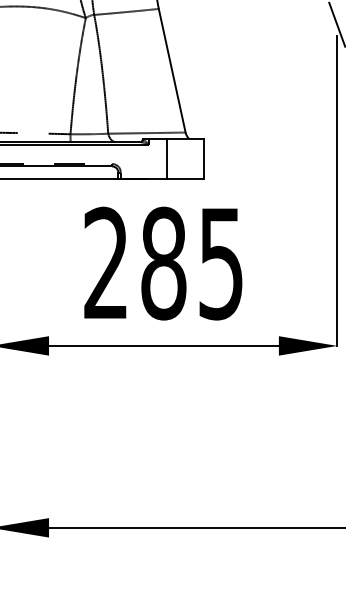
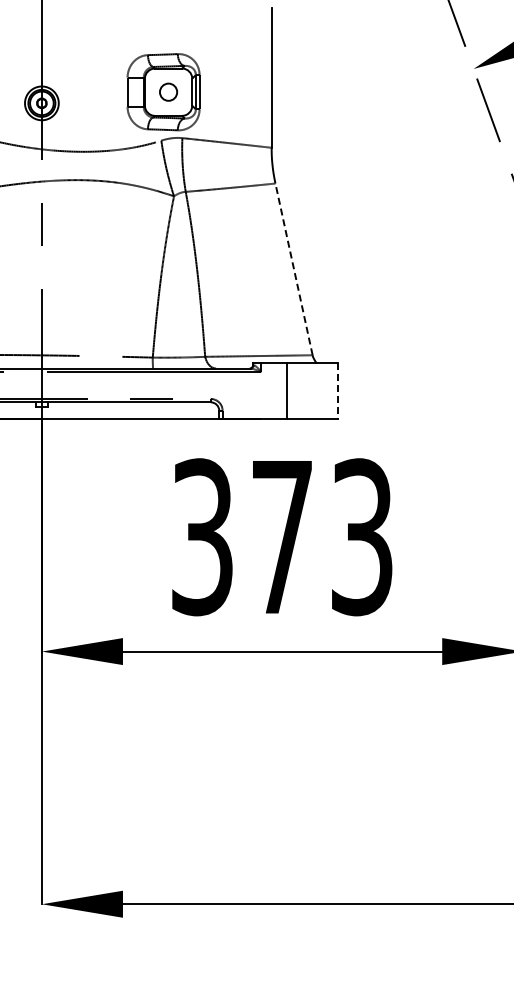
line: (172, 70) -> (294, 269), solid -> dashed
line: (203, 158) -> (337, 391), solid -> dashed
text: (163, 263) -> (282, 537), 285 -> 373

